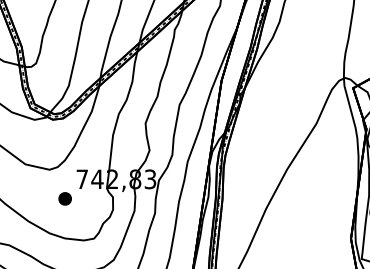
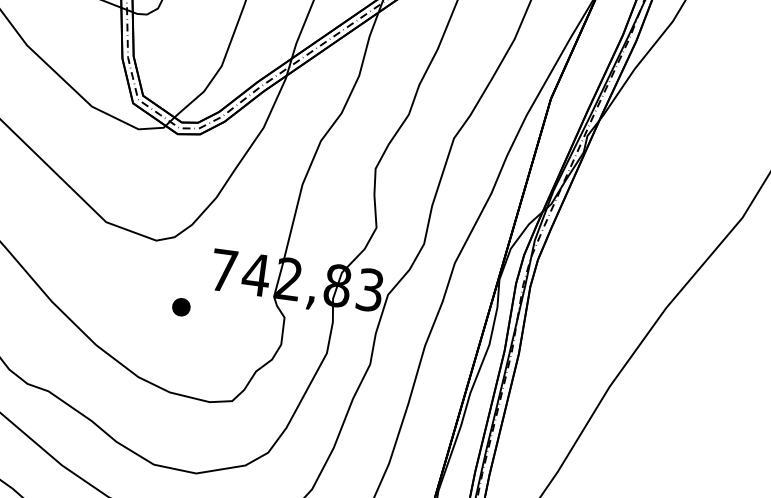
part: (64, 198) -> (180, 306), size x0.62

